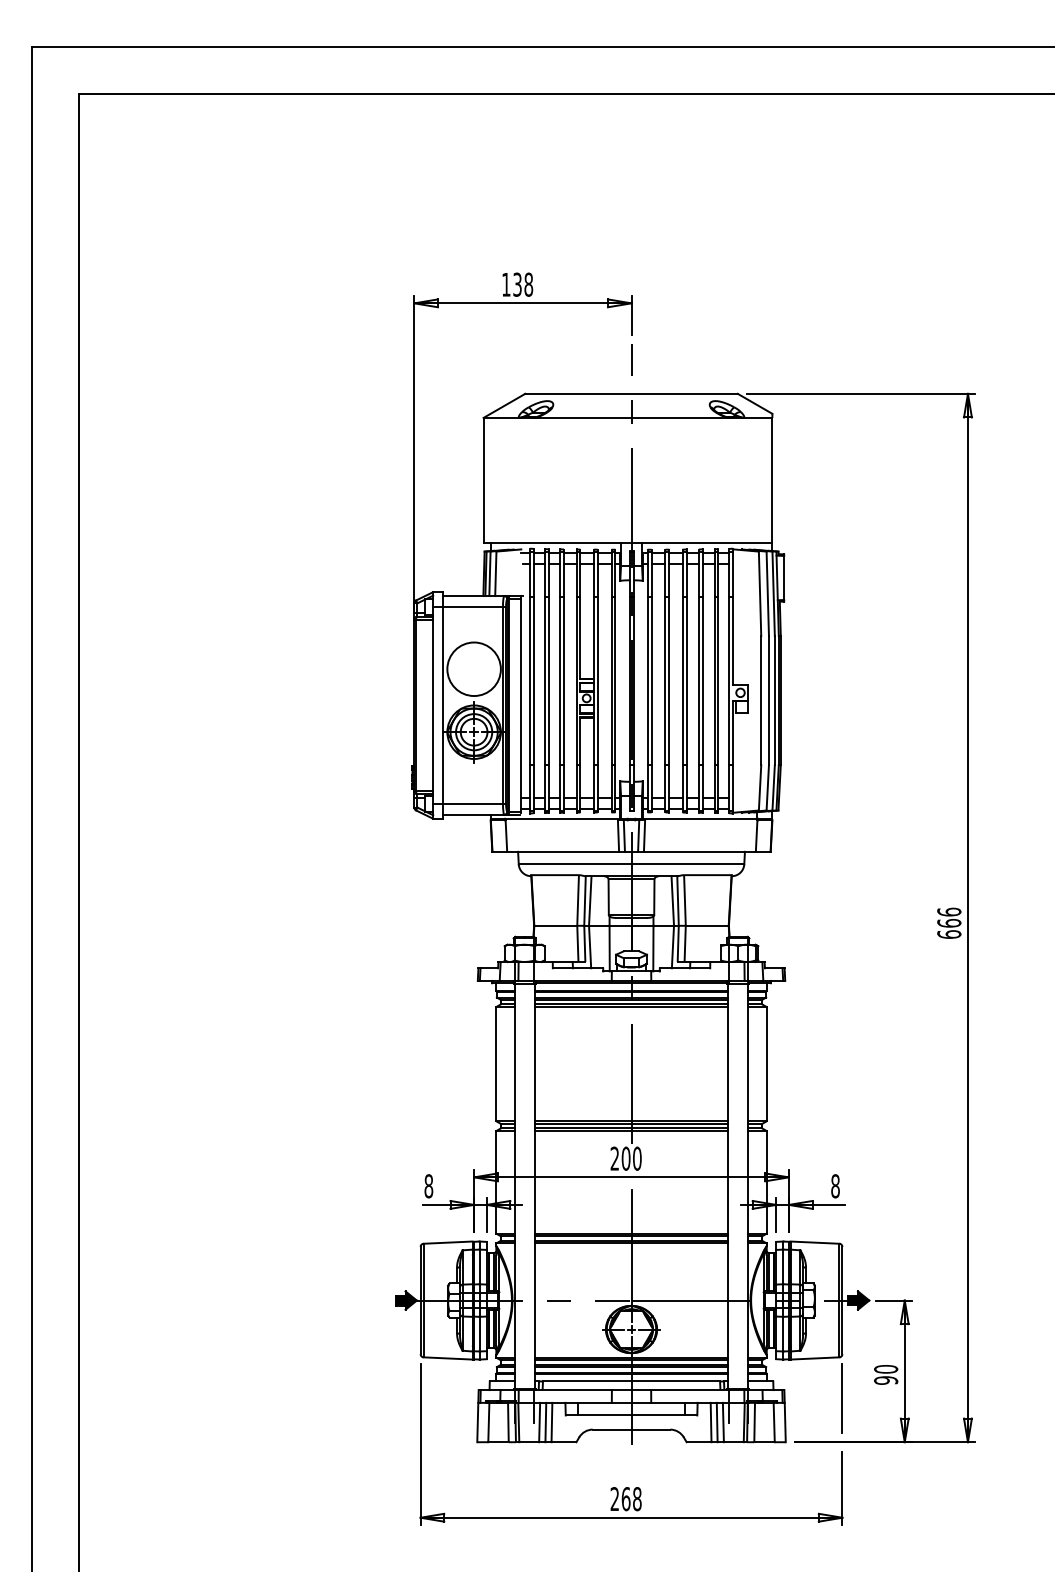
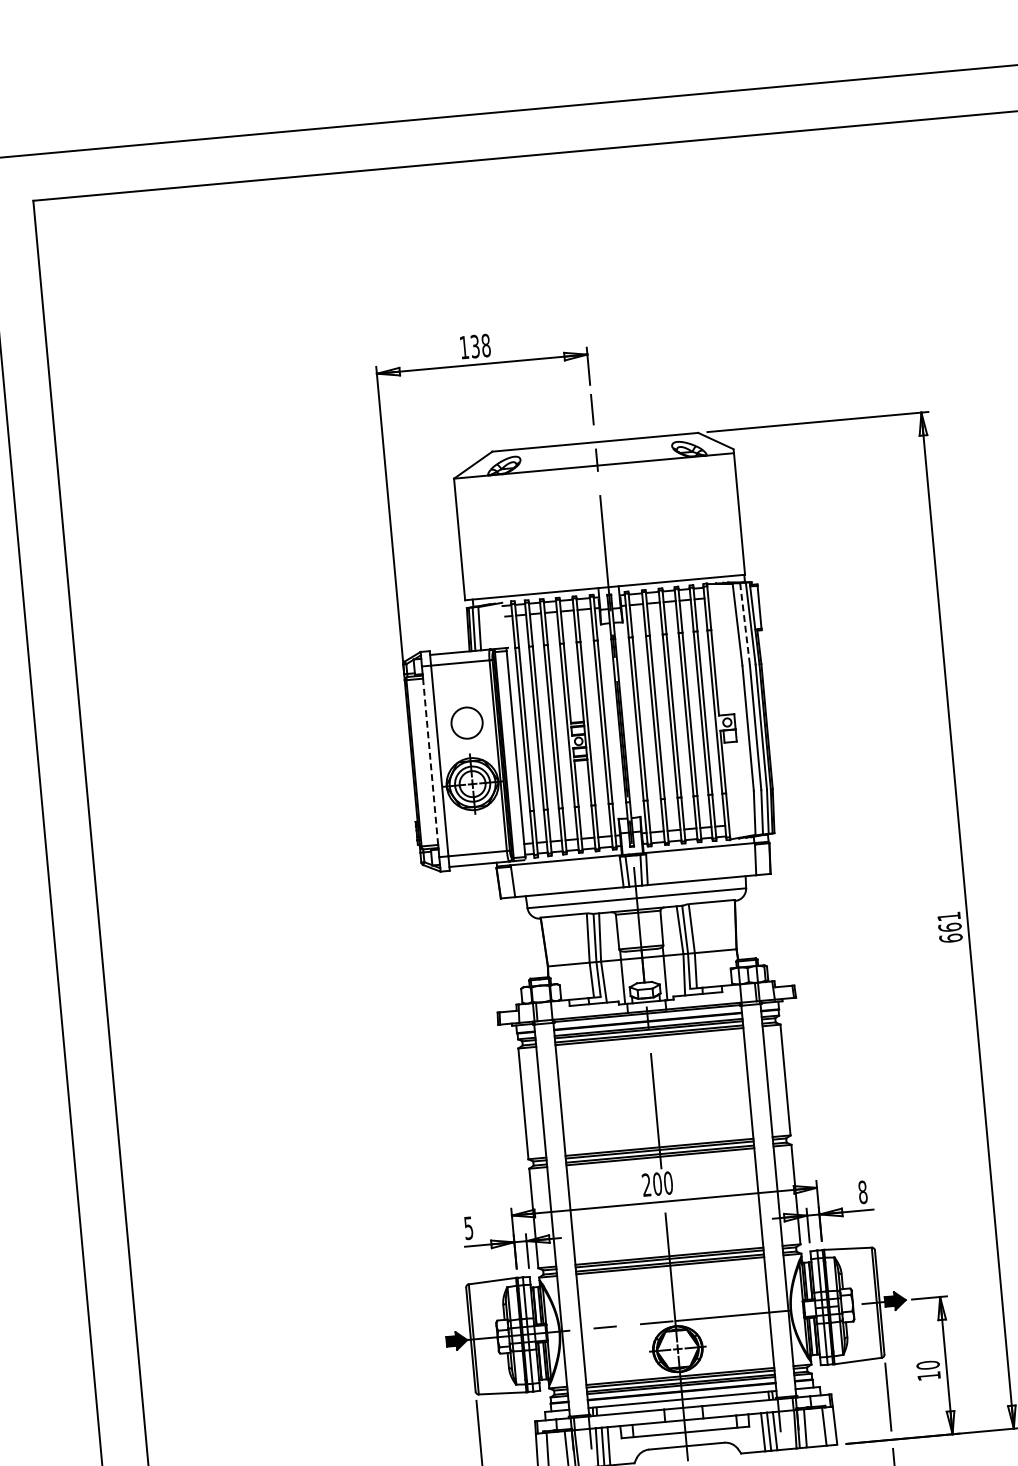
line: (767, 594) -> (744, 624), solid -> dashed
circle: (473, 669) -> (466, 723), size x0.6
line: (433, 705) -> (430, 761), solid -> dashed
text: (949, 911) -> (949, 915), 666 -> 661
text: (428, 1186) -> (468, 1228), 8 -> 5
text: (886, 1380) -> (929, 1376), 90 -> 10

